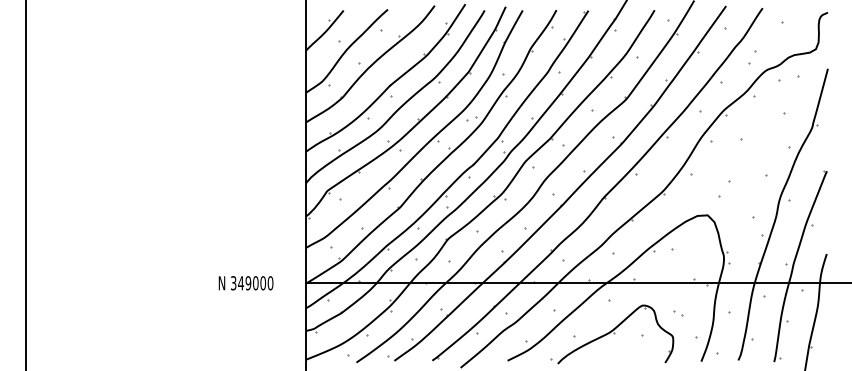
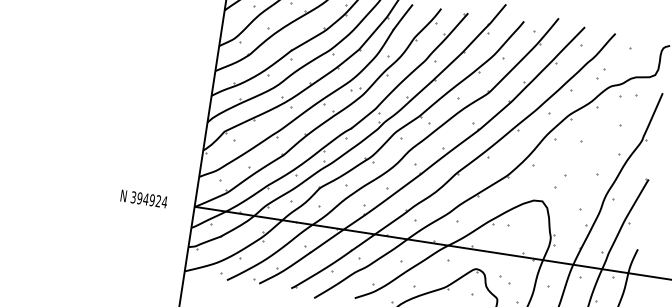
text: (255, 283) -> (151, 200), 349000 -> 394924
part: (678, 313) -> (505, 280), size x1.6

